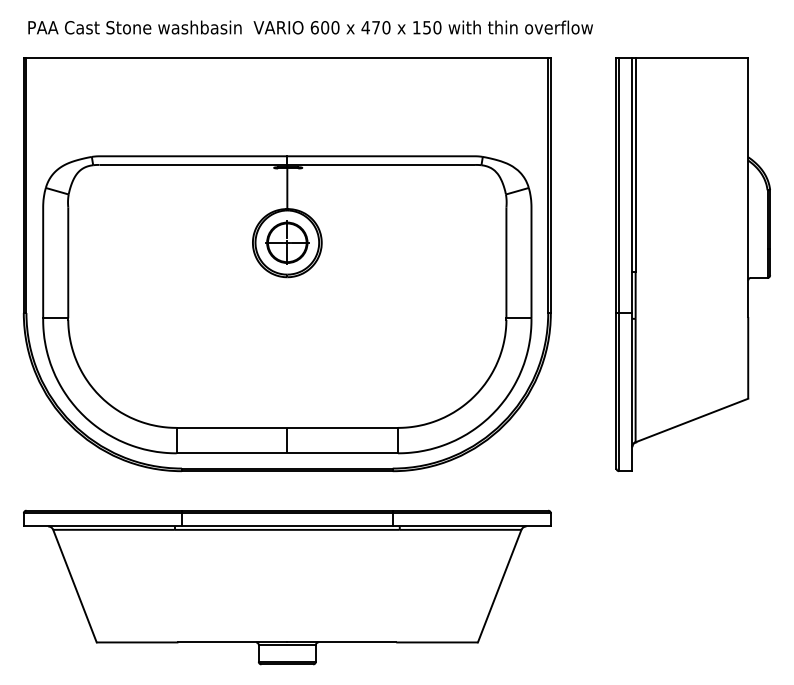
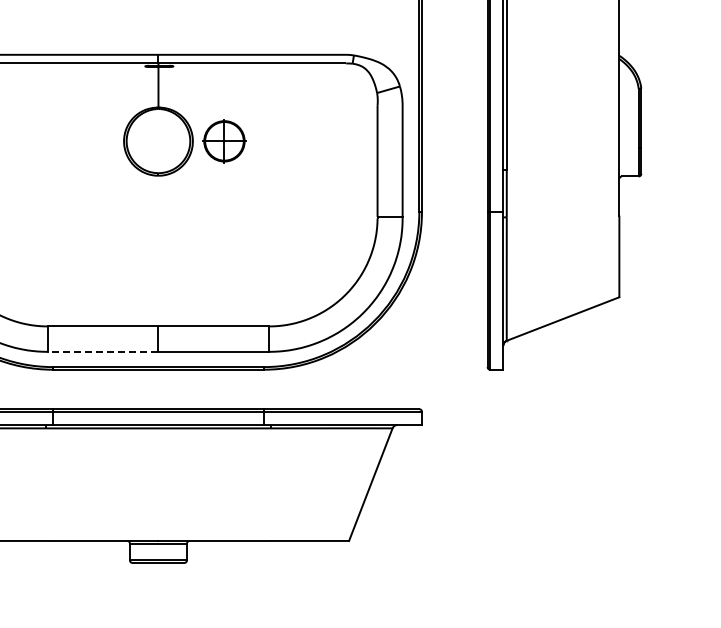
part: (287, 242) -> (224, 141), moved
line: (230, 453) -> (101, 352), solid -> dashed

